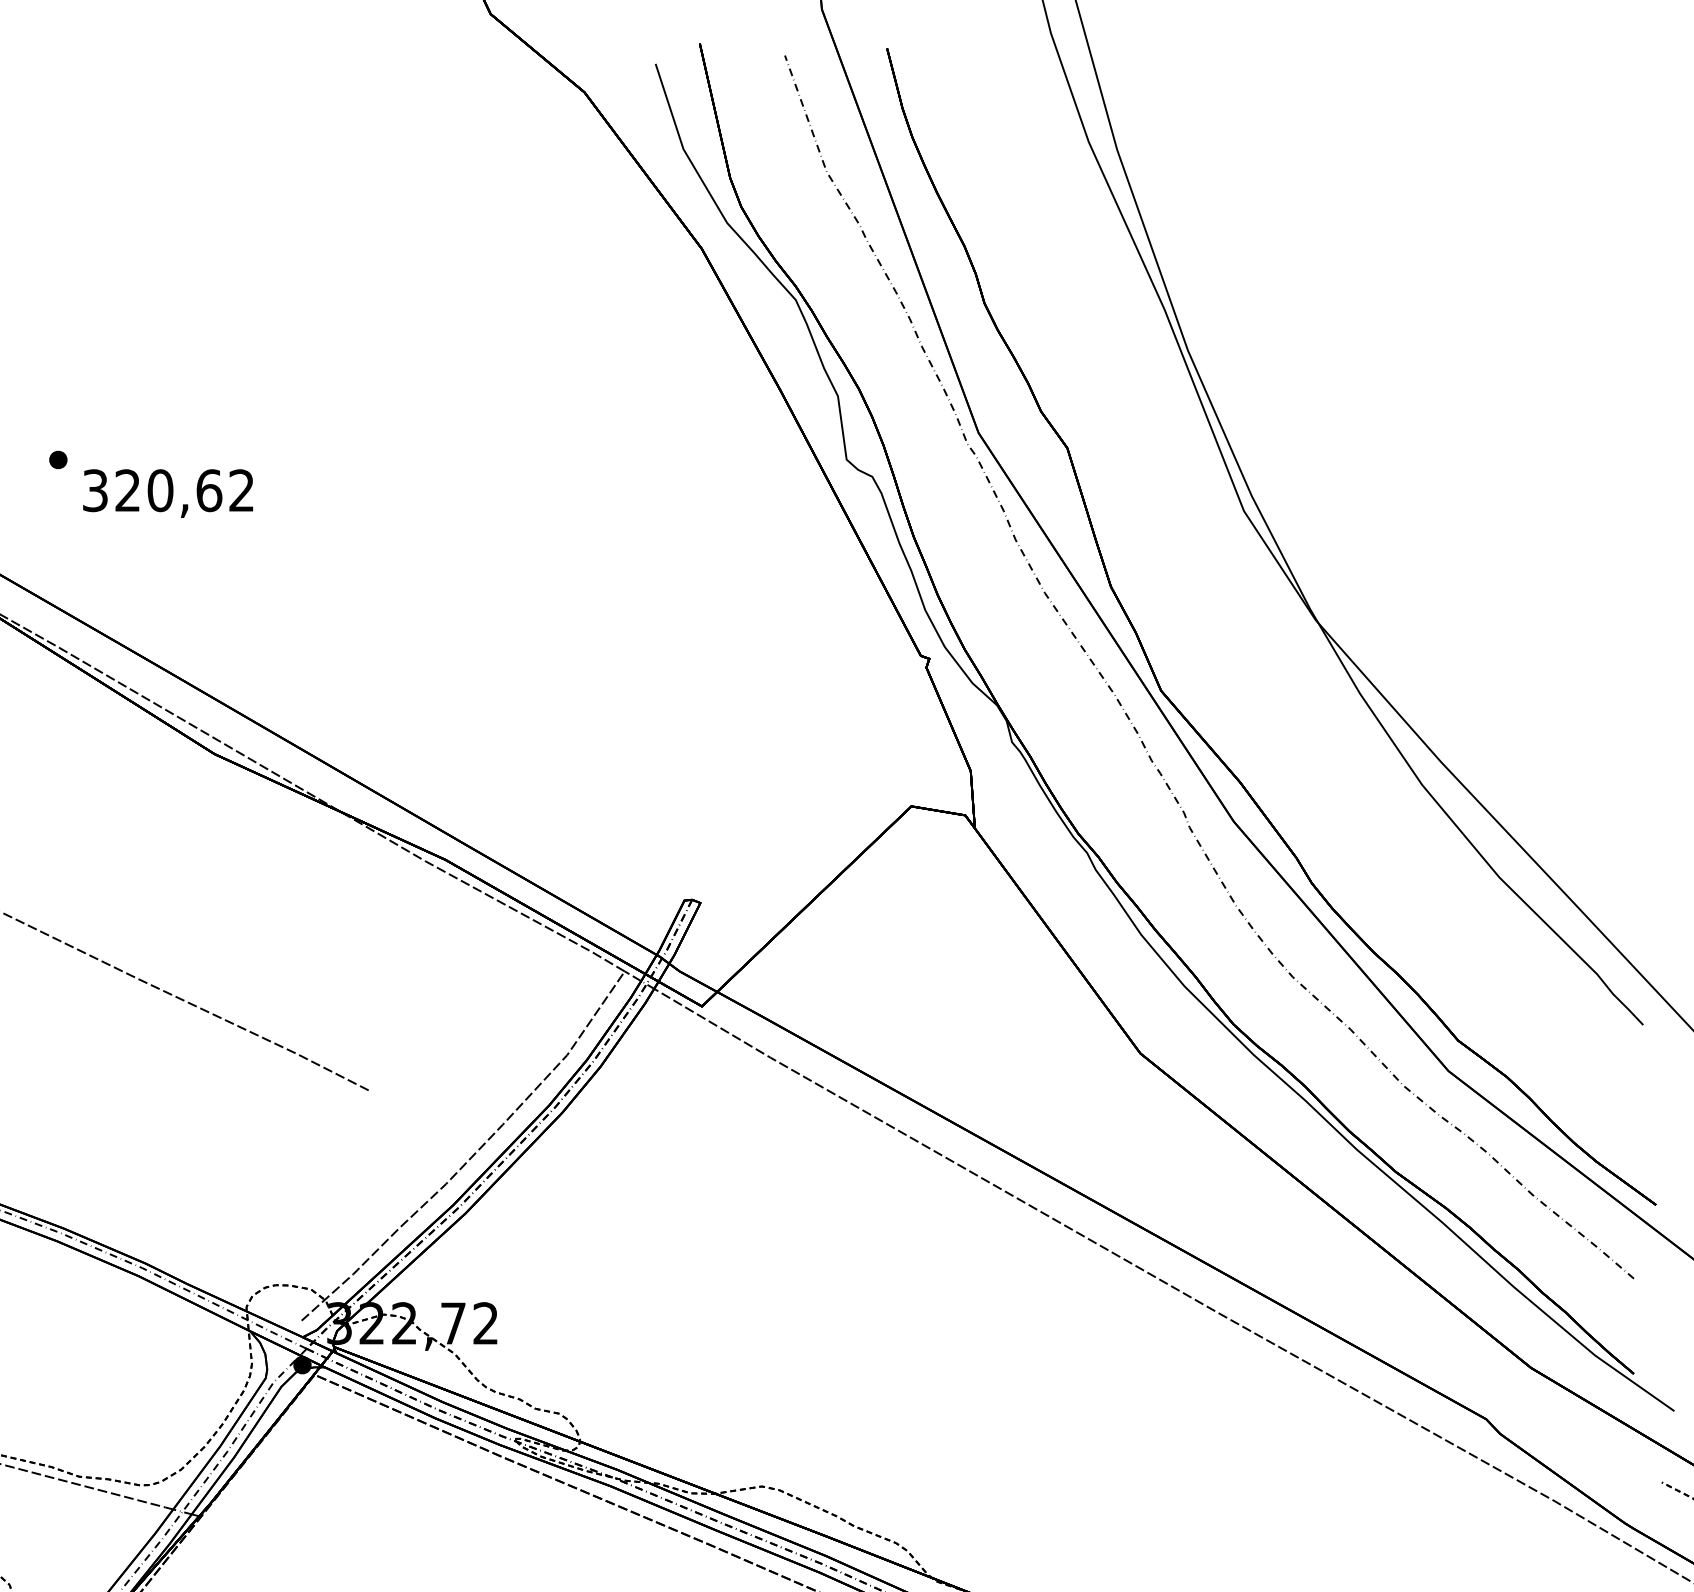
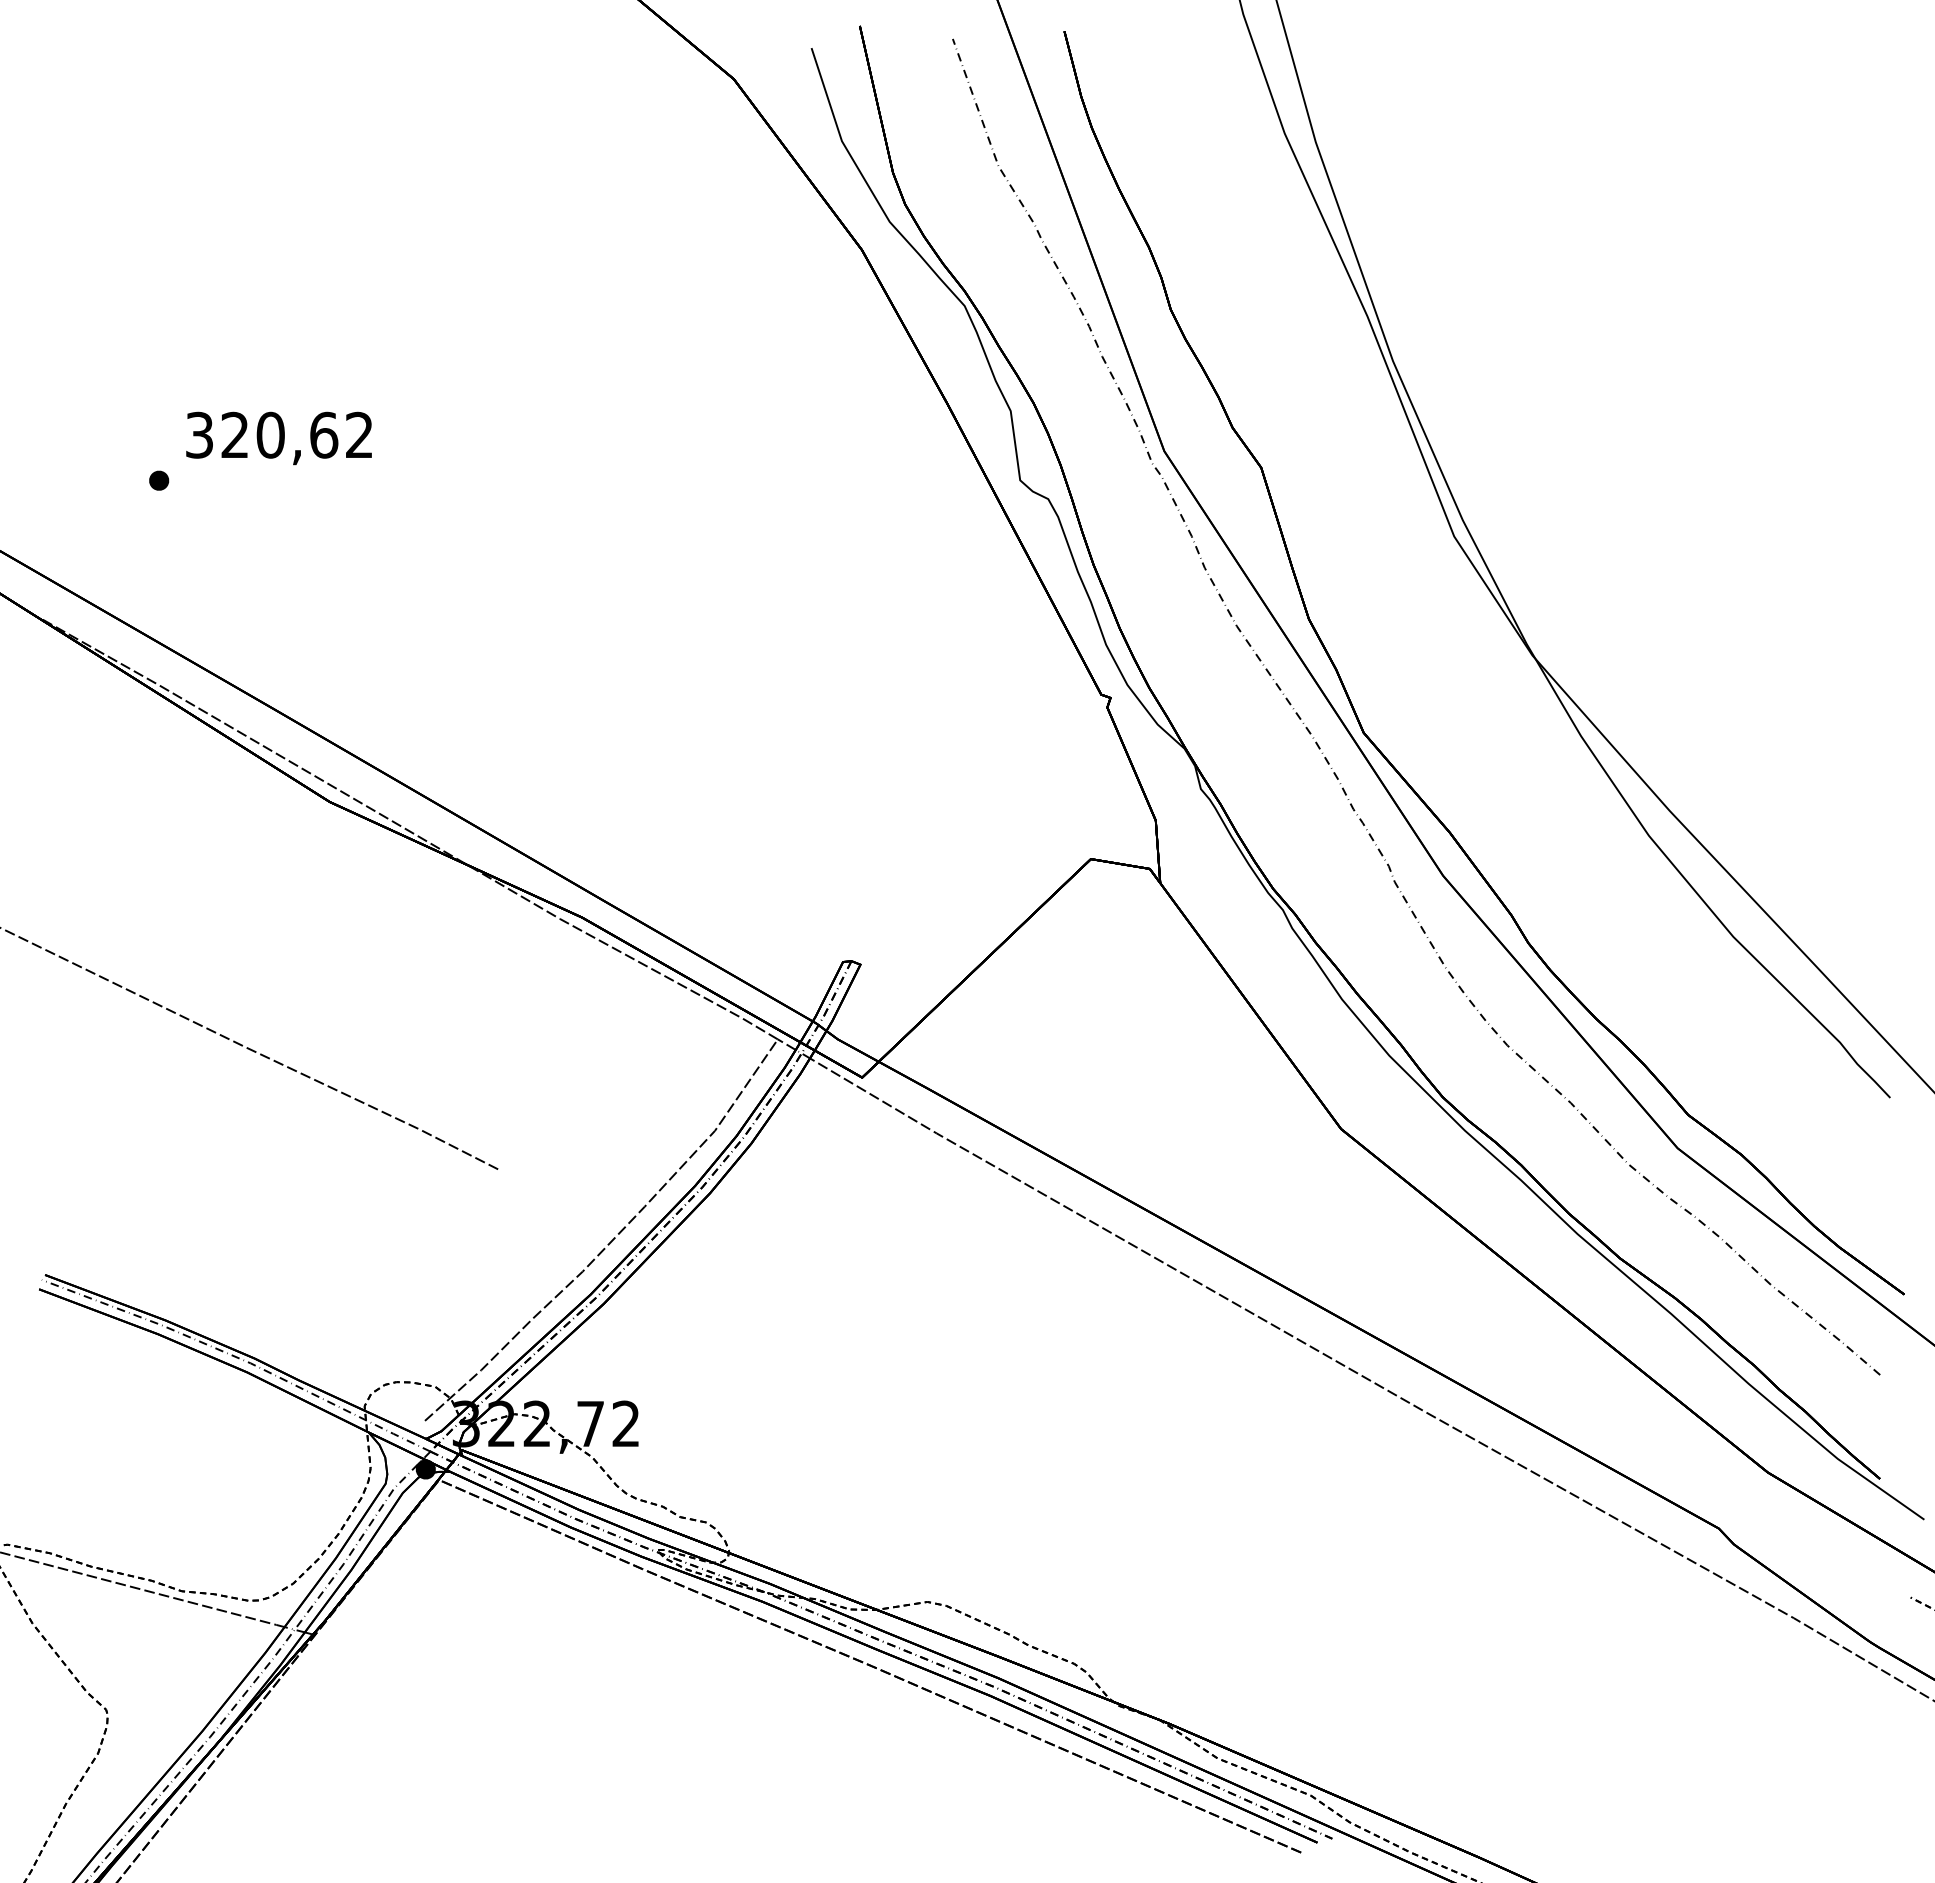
text: (167, 493) -> (278, 438), moved

